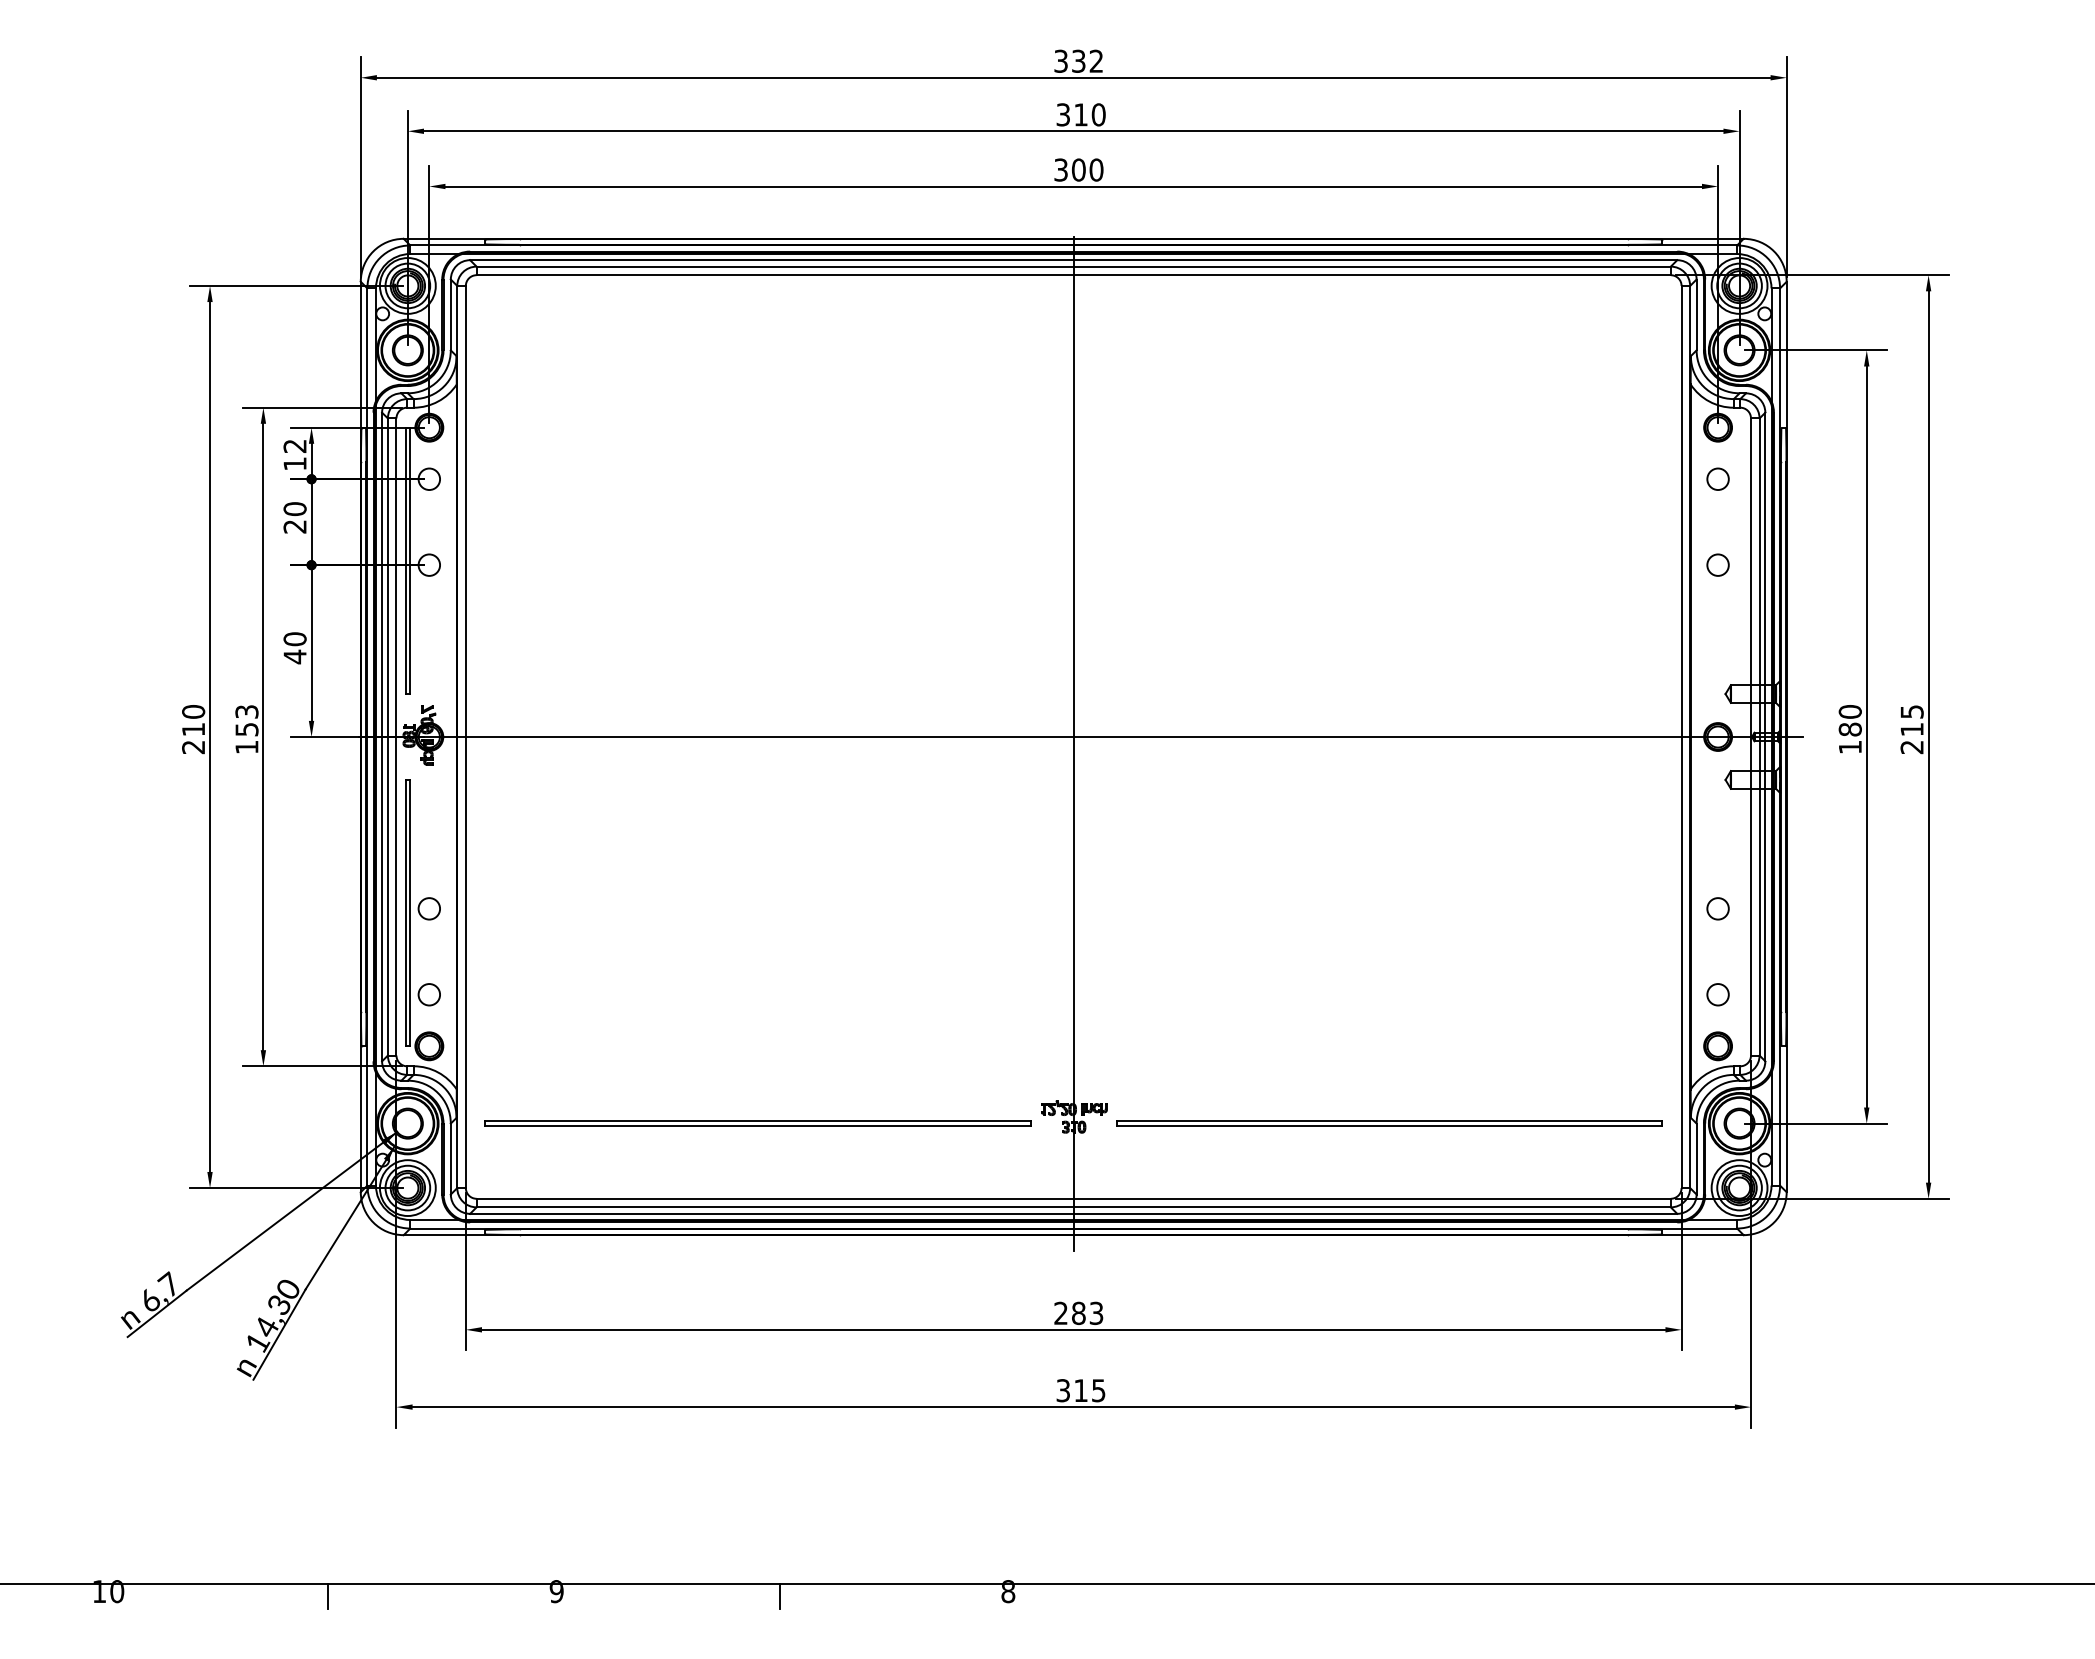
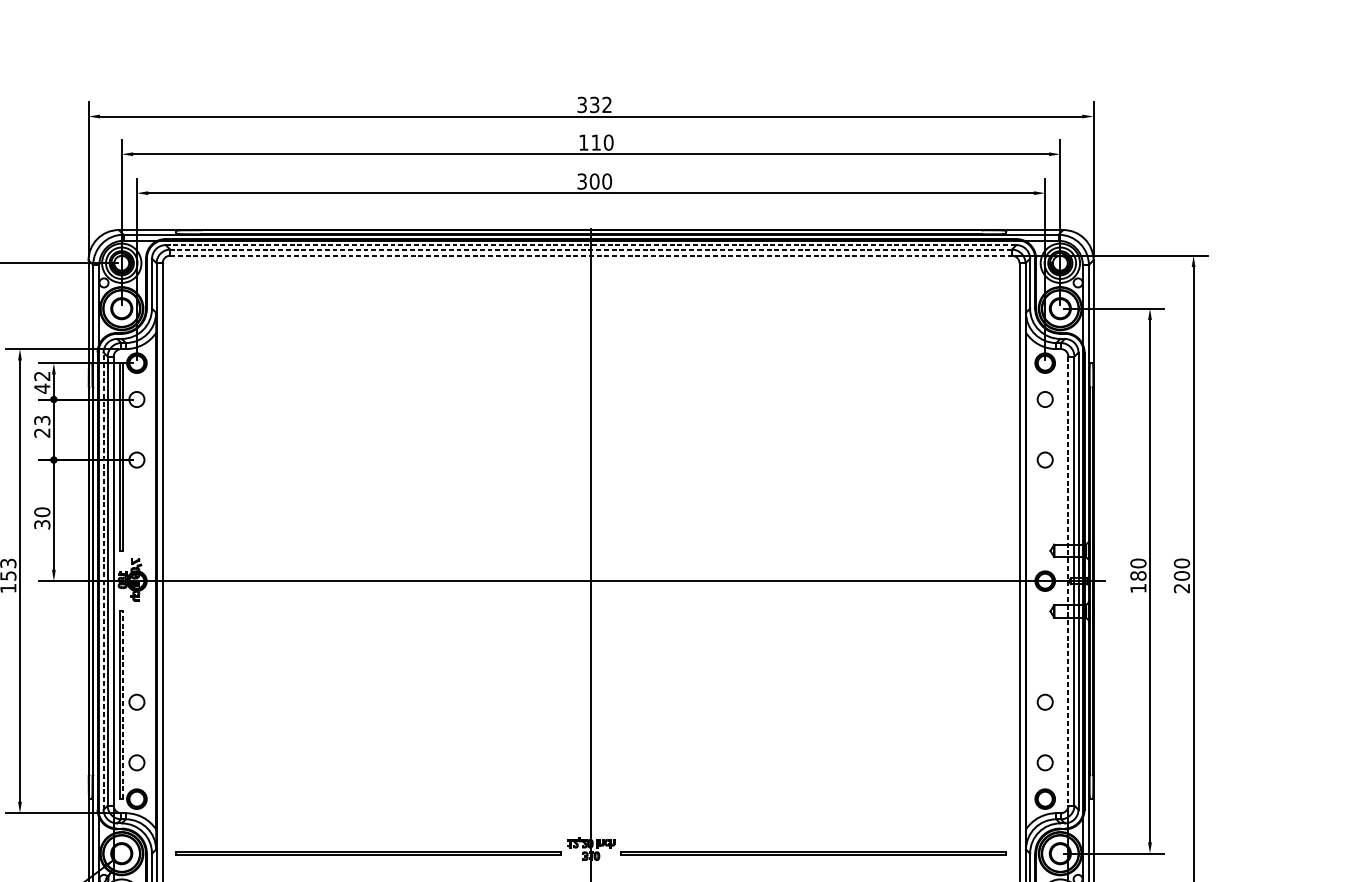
text: (1062, 114) -> (583, 142), 310 -> 110
line: (1073, 260) -> (590, 245), solid -> dashed
line: (1073, 266) -> (590, 249), solid -> dashed
line: (1074, 275) -> (591, 255), solid -> dashed
text: (294, 463) -> (41, 388), 12 -> 42
text: (294, 509) -> (41, 420), 20 -> 23
text: (294, 656) -> (41, 524), 40 -> 30
text: (1911, 720) -> (1181, 569), 215 -> 200
line: (382, 736) -> (103, 580), solid -> dashed
line: (1751, 737) -> (1068, 581), solid -> dashed
line: (410, 912) -> (123, 704), solid -> dashed

